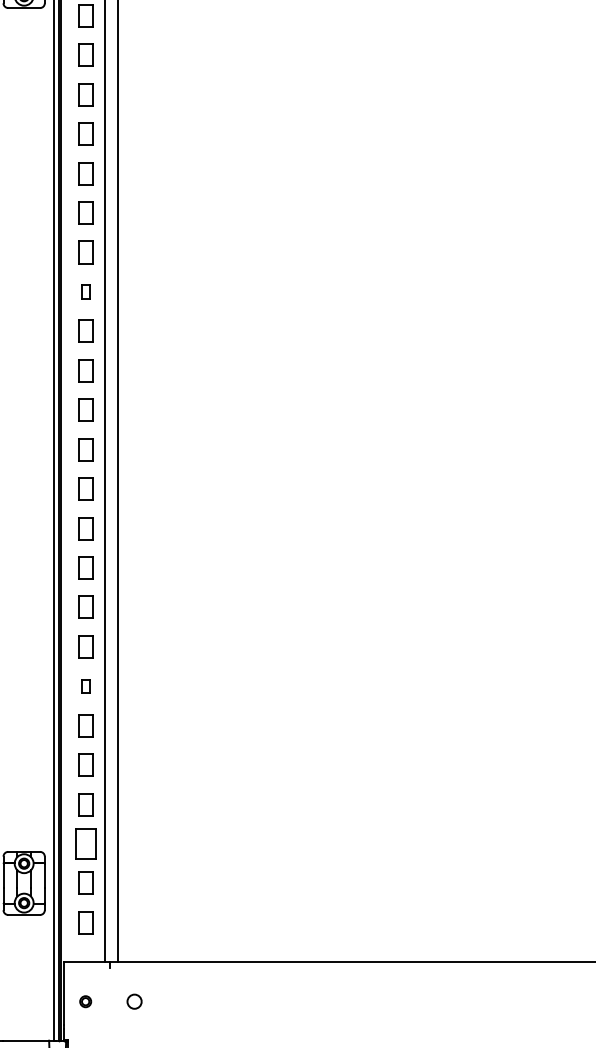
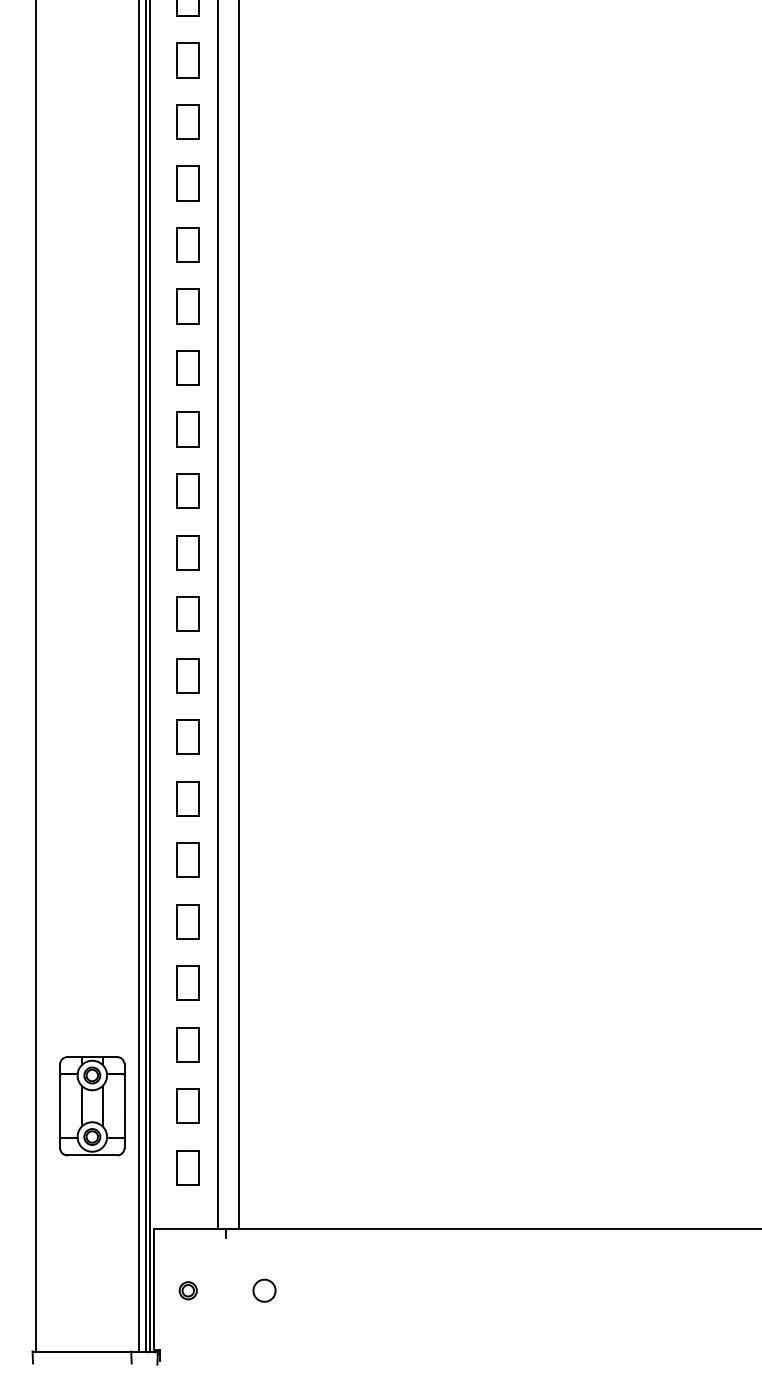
part: (85, 291) -> (187, 182), size x1.67
part: (85, 685) -> (187, 797), size x1.67
part: (85, 843) -> (187, 1043), size x0.71

